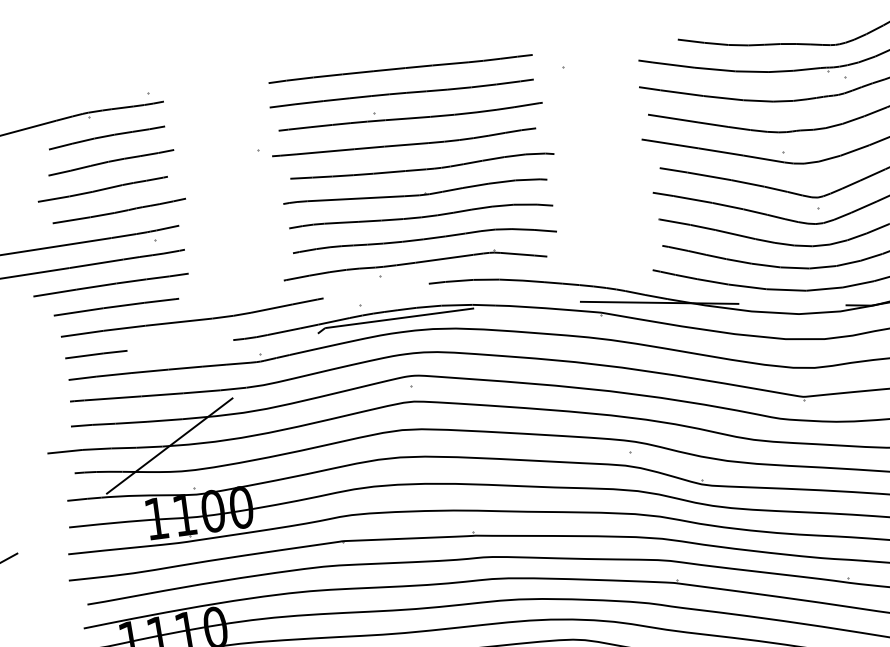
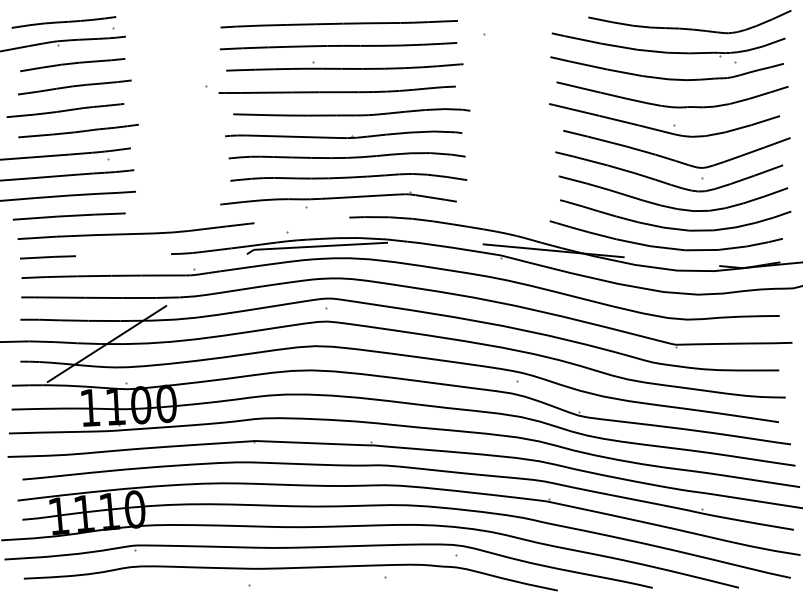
curve: (93, 91) -> (63, 22), added

